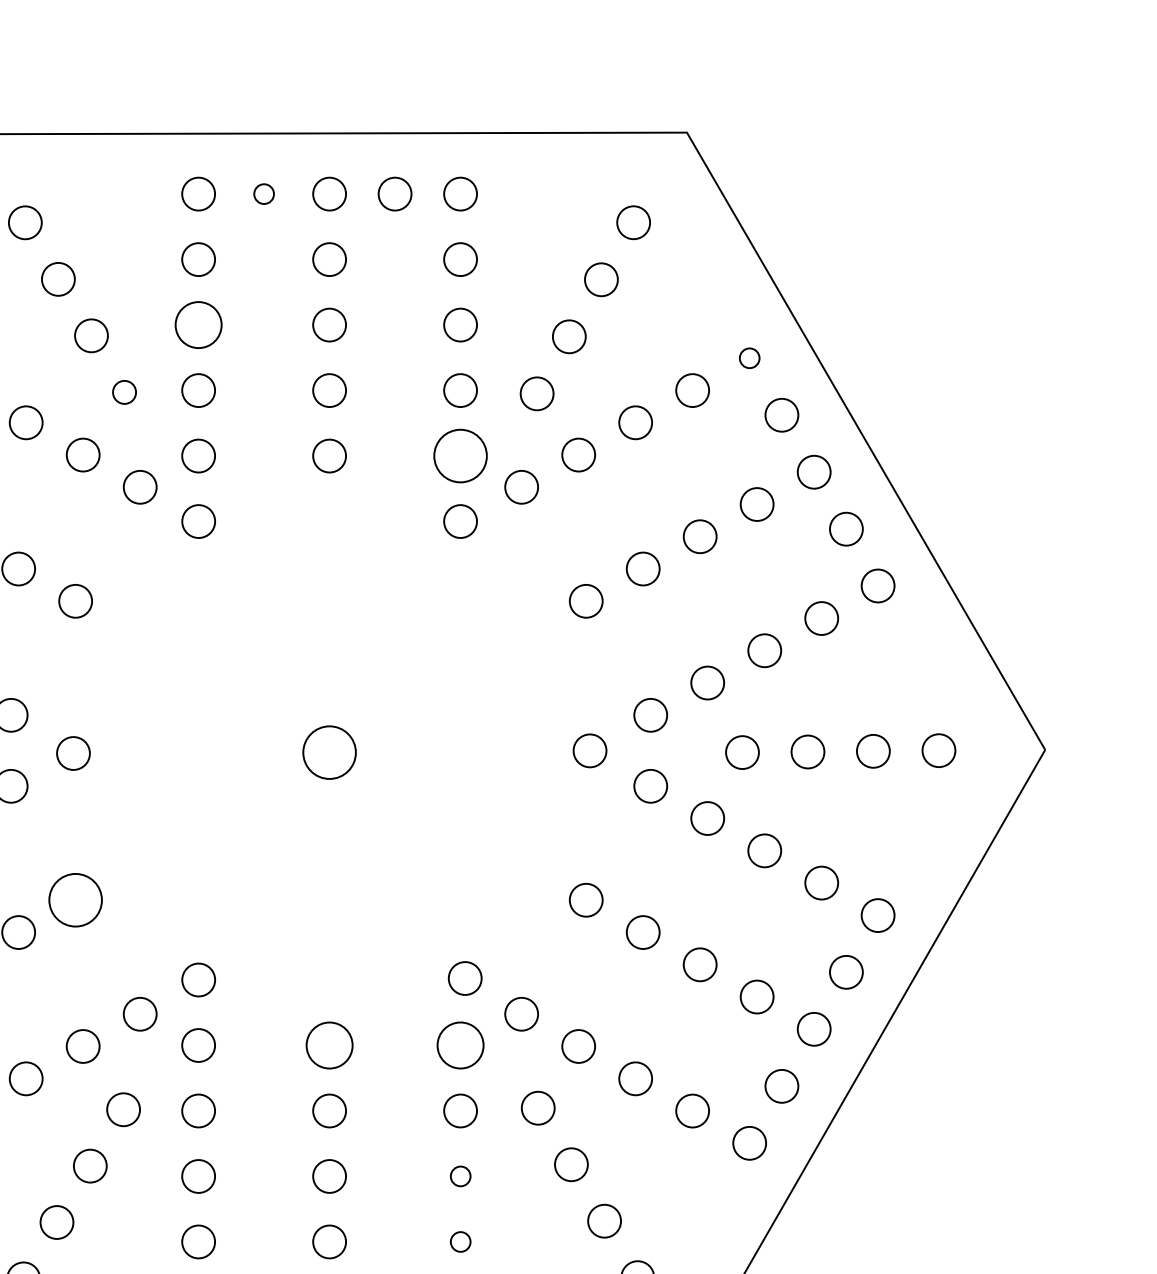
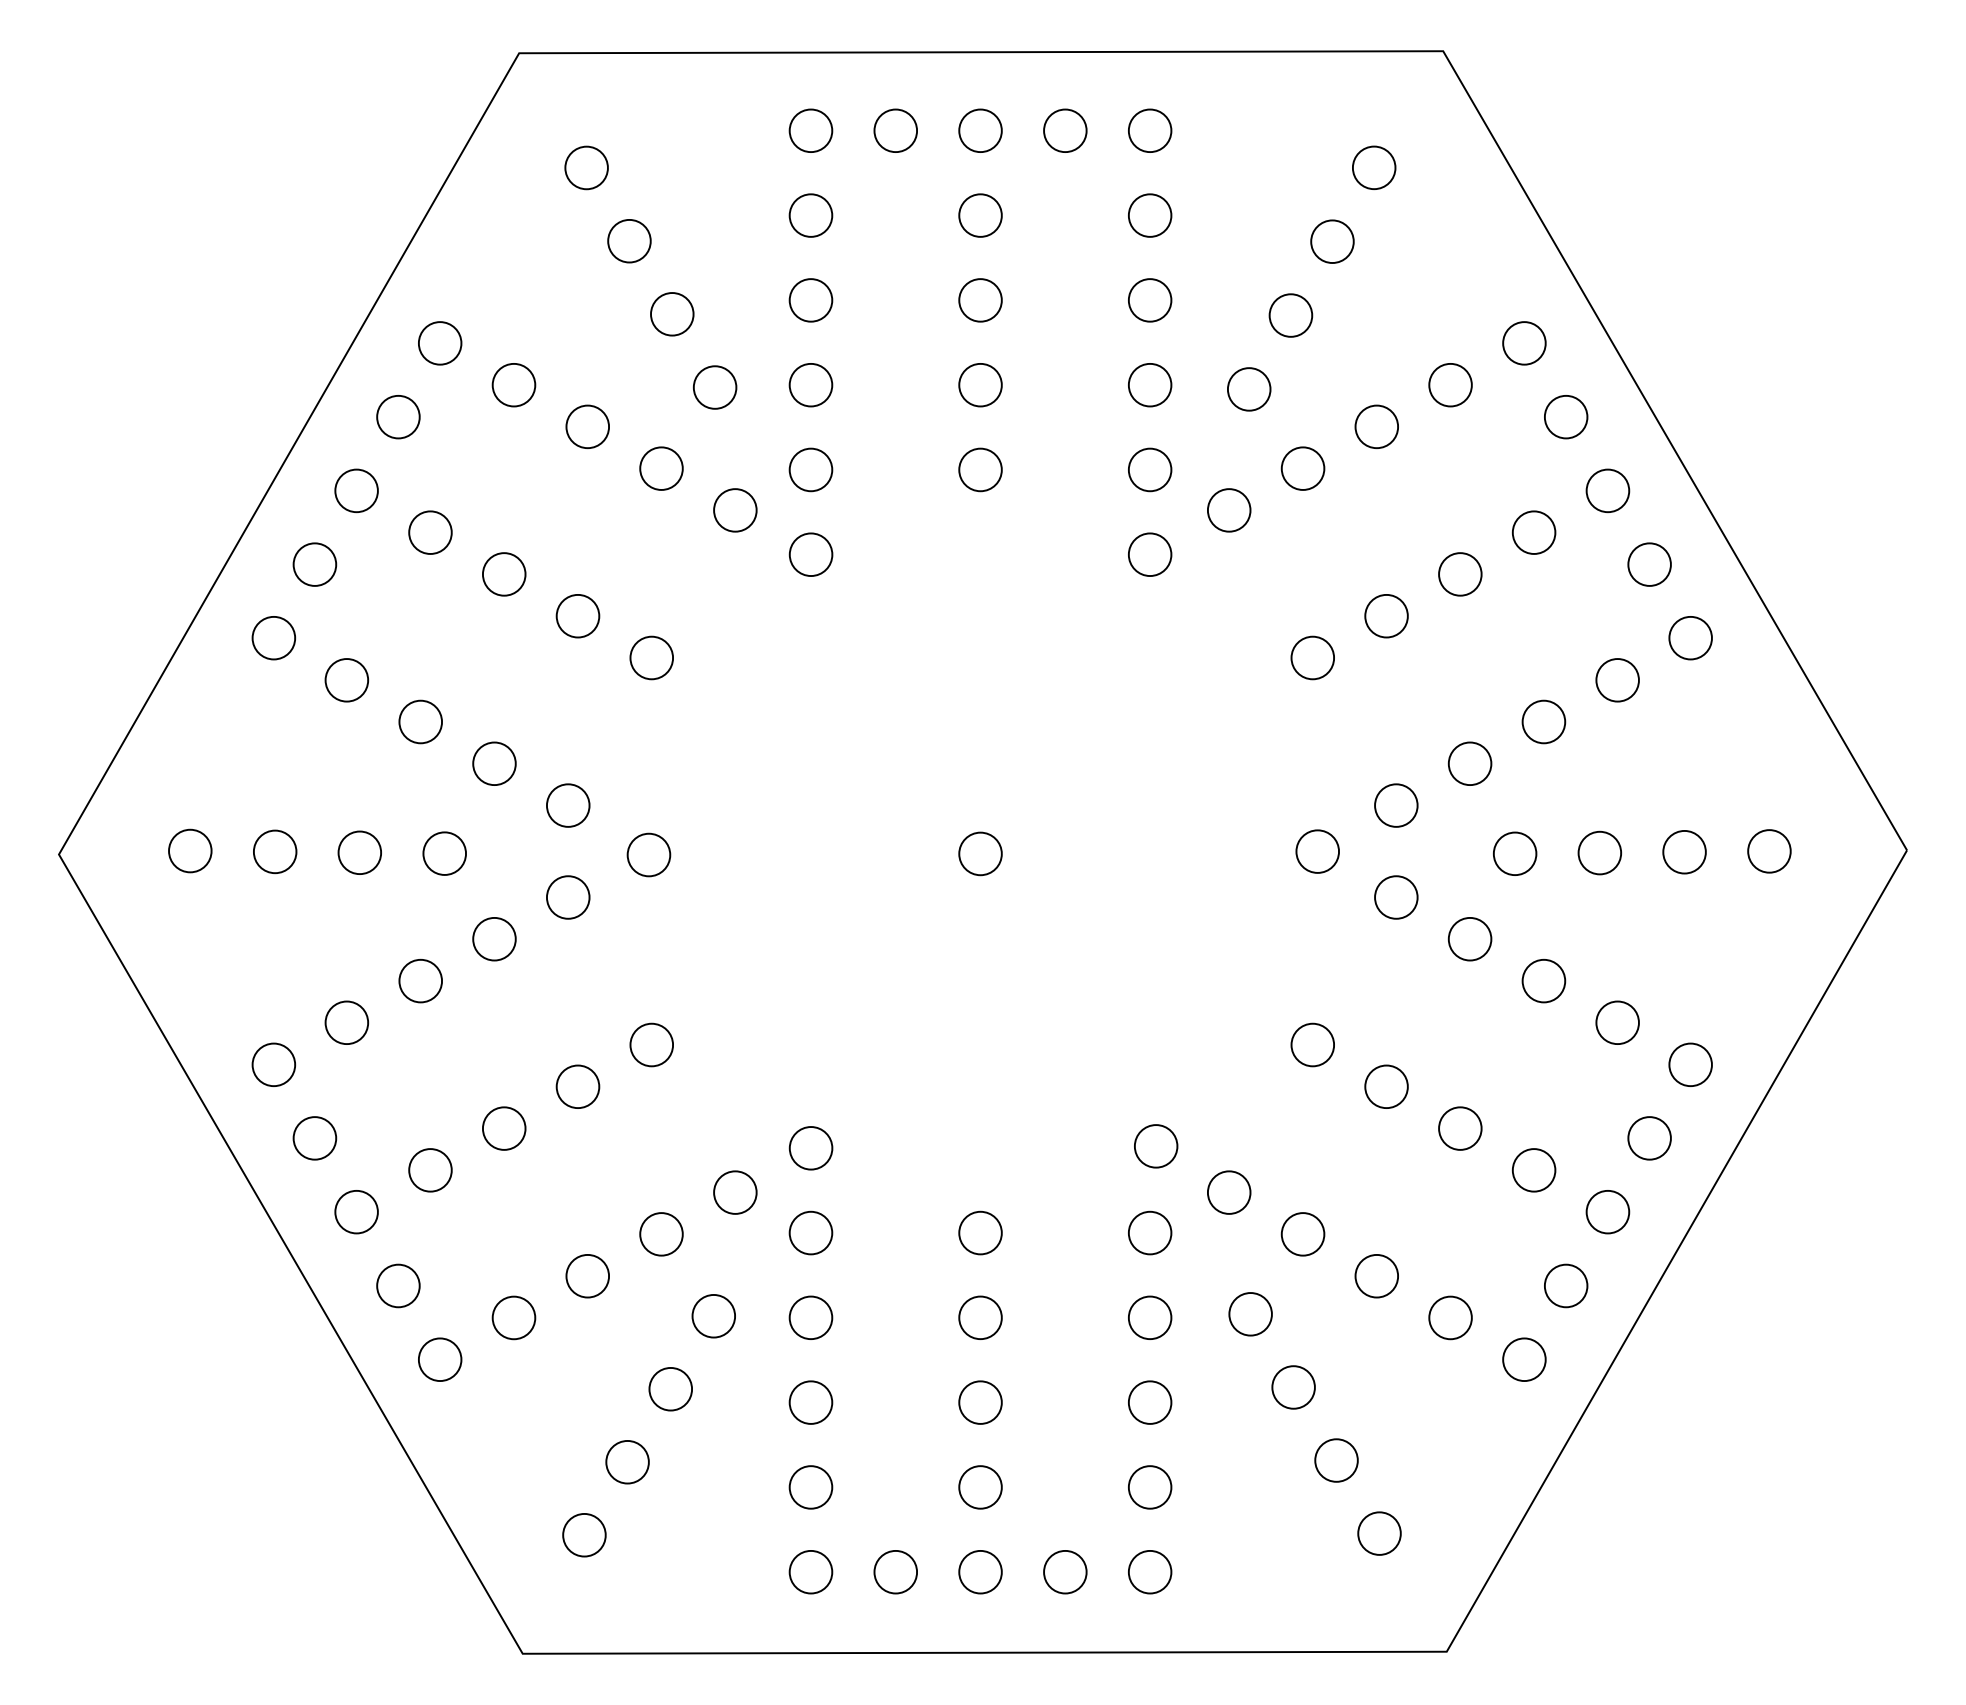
circle: (263, 193) -> (895, 130), size x1.67
circle: (198, 325) -> (810, 300), size x0.71
circle: (749, 358) -> (1524, 343), size x1.67
circle: (124, 392) -> (714, 387), size x1.43
circle: (460, 455) -> (1149, 469), size x0.62
circle: (329, 752) -> (980, 853), size x0.62
circle: (75, 899) -> (651, 1044), size x0.62
circle: (329, 1045) -> (980, 1232), size x0.71
circle: (460, 1045) -> (1149, 1232), size x0.71
circle: (460, 1176) -> (1150, 1402), size x1.67
circle: (460, 1242) -> (1150, 1487), size x1.67

